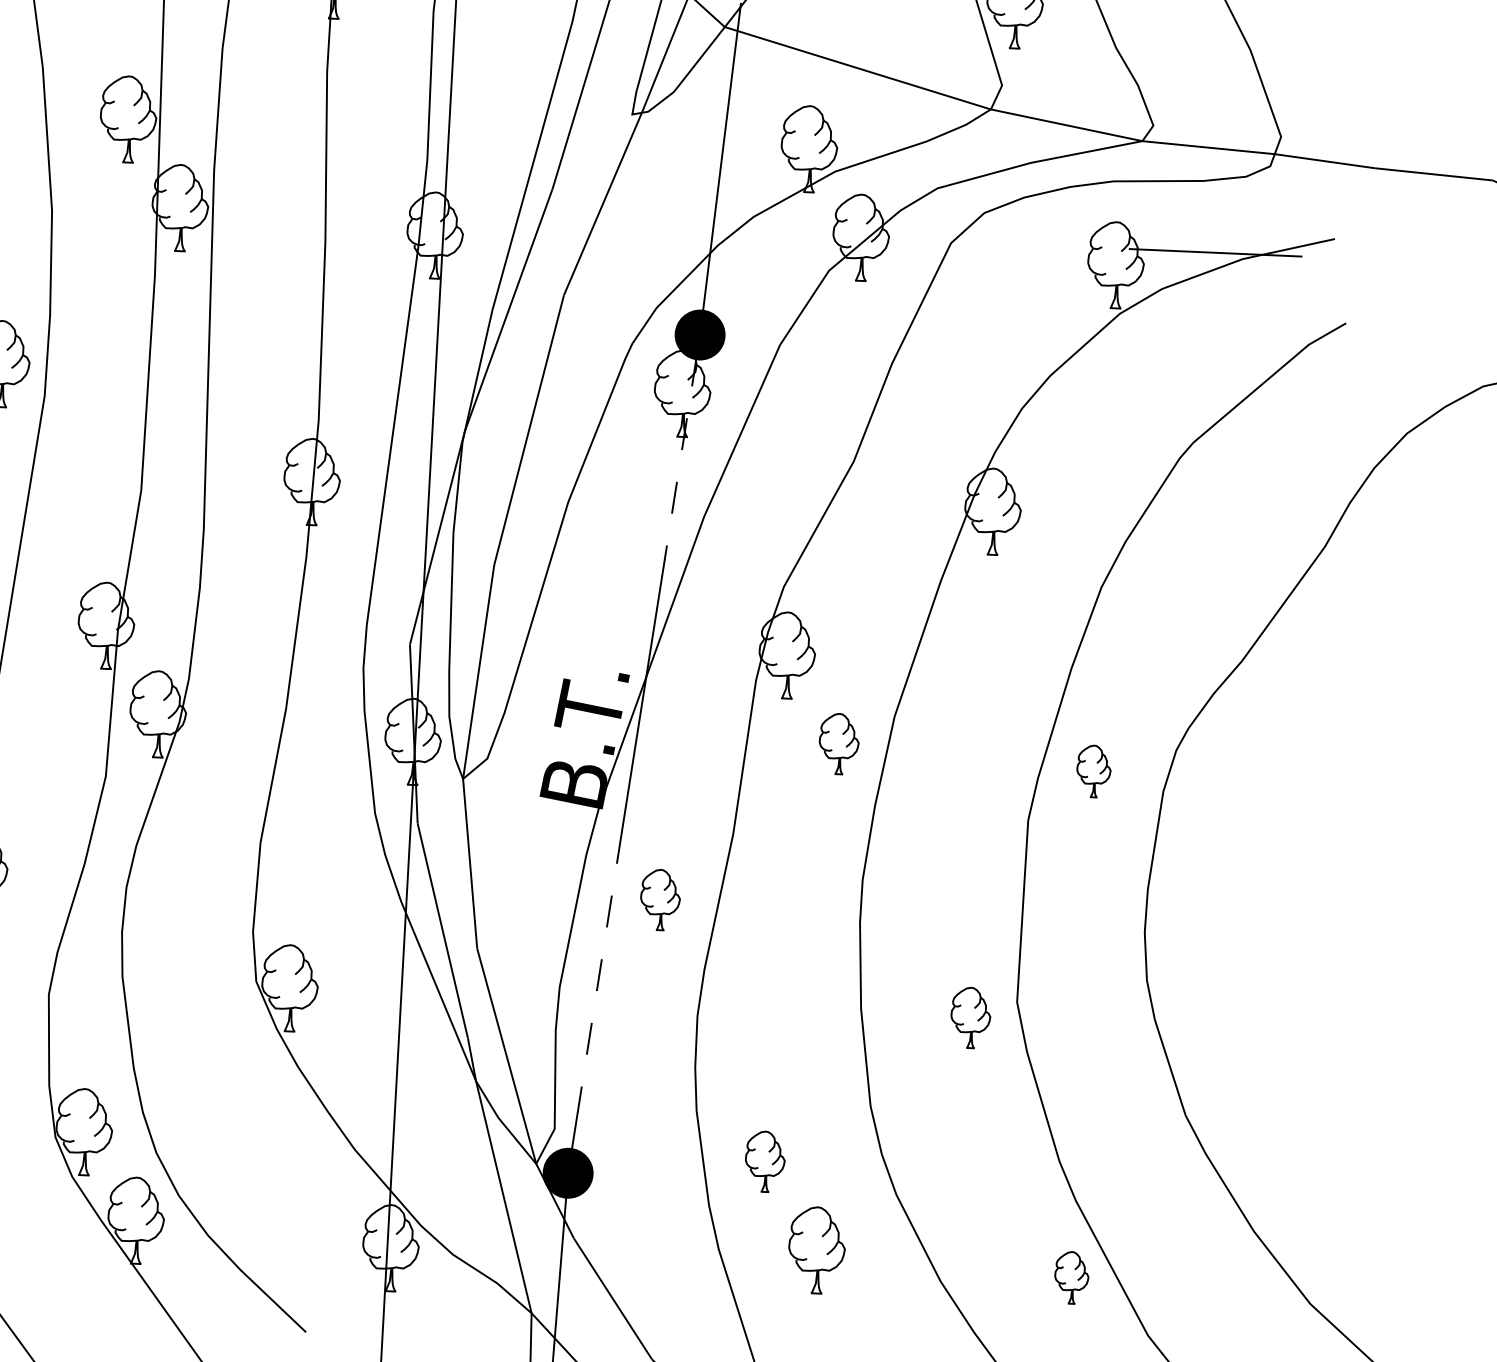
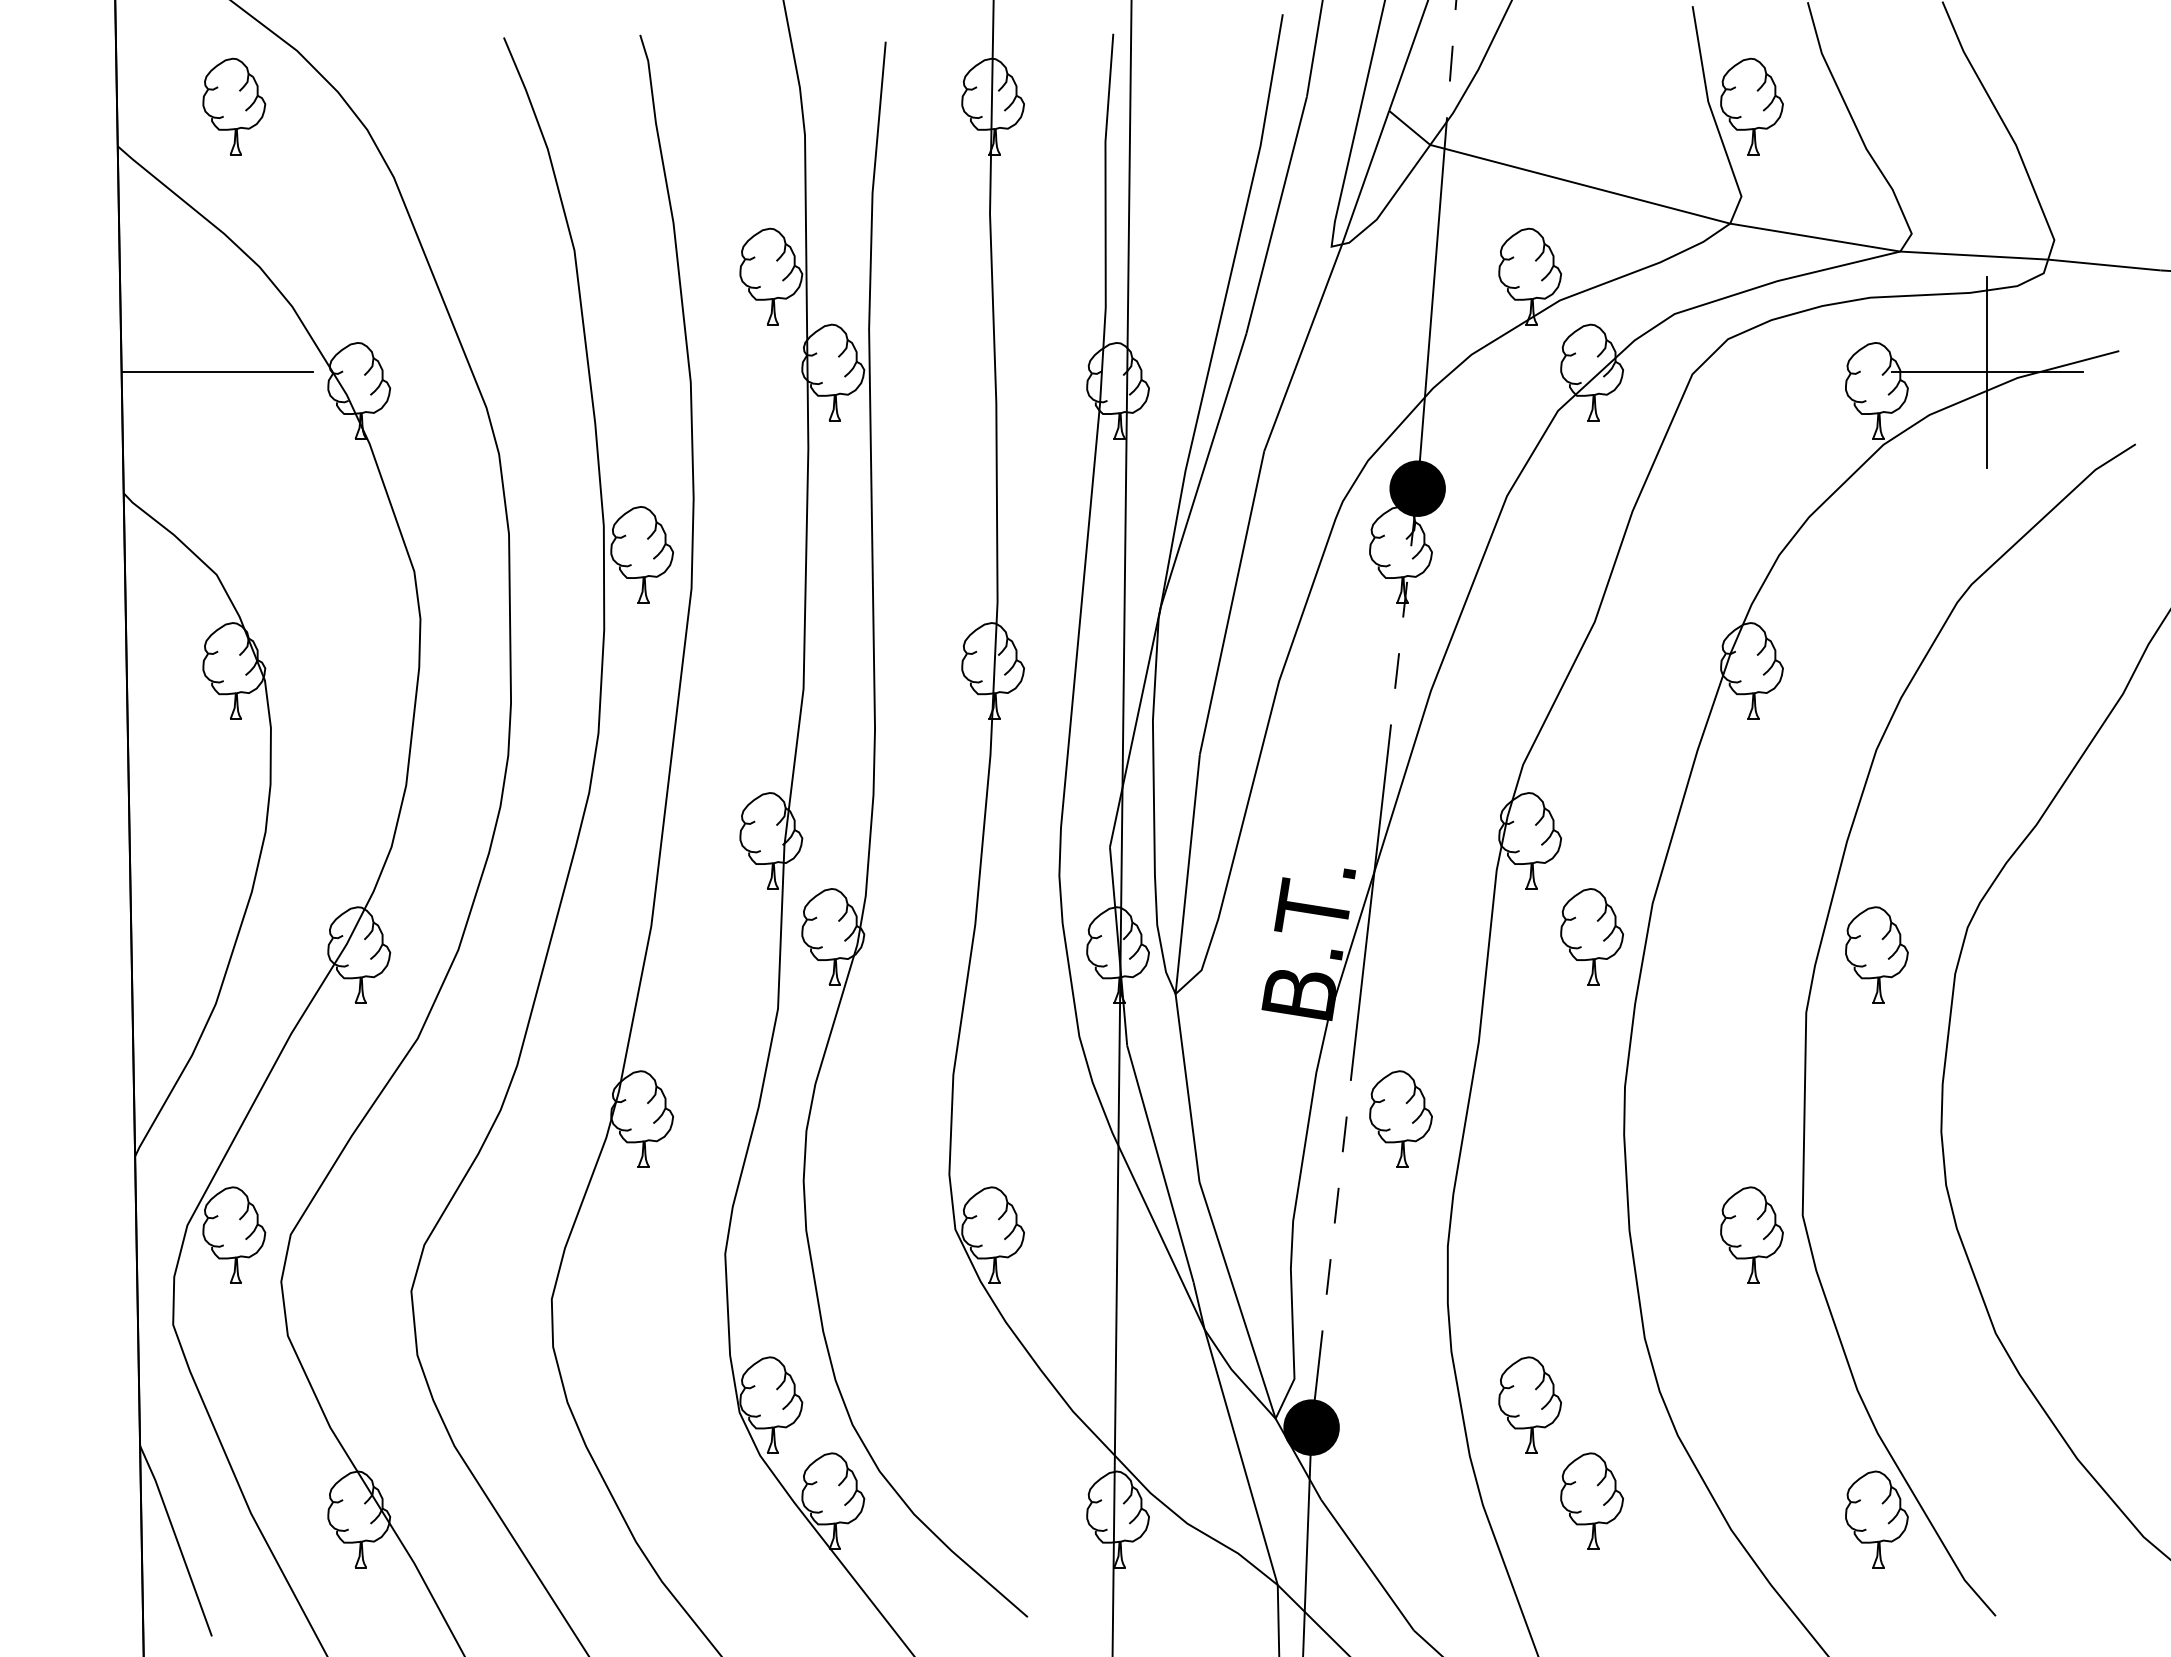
line: (1215, 252) -> (1987, 371), added
part: (839, 743) -> (1592, 936), size x1.43
part: (1093, 770) -> (1876, 954), size x1.67
part: (660, 899) -> (1400, 1118), size x1.43
part: (970, 1017) -> (1751, 1234), size x1.43
part: (765, 1161) -> (1530, 1404), size x1.43
part: (1071, 1277) -> (1876, 1519), size x1.67

